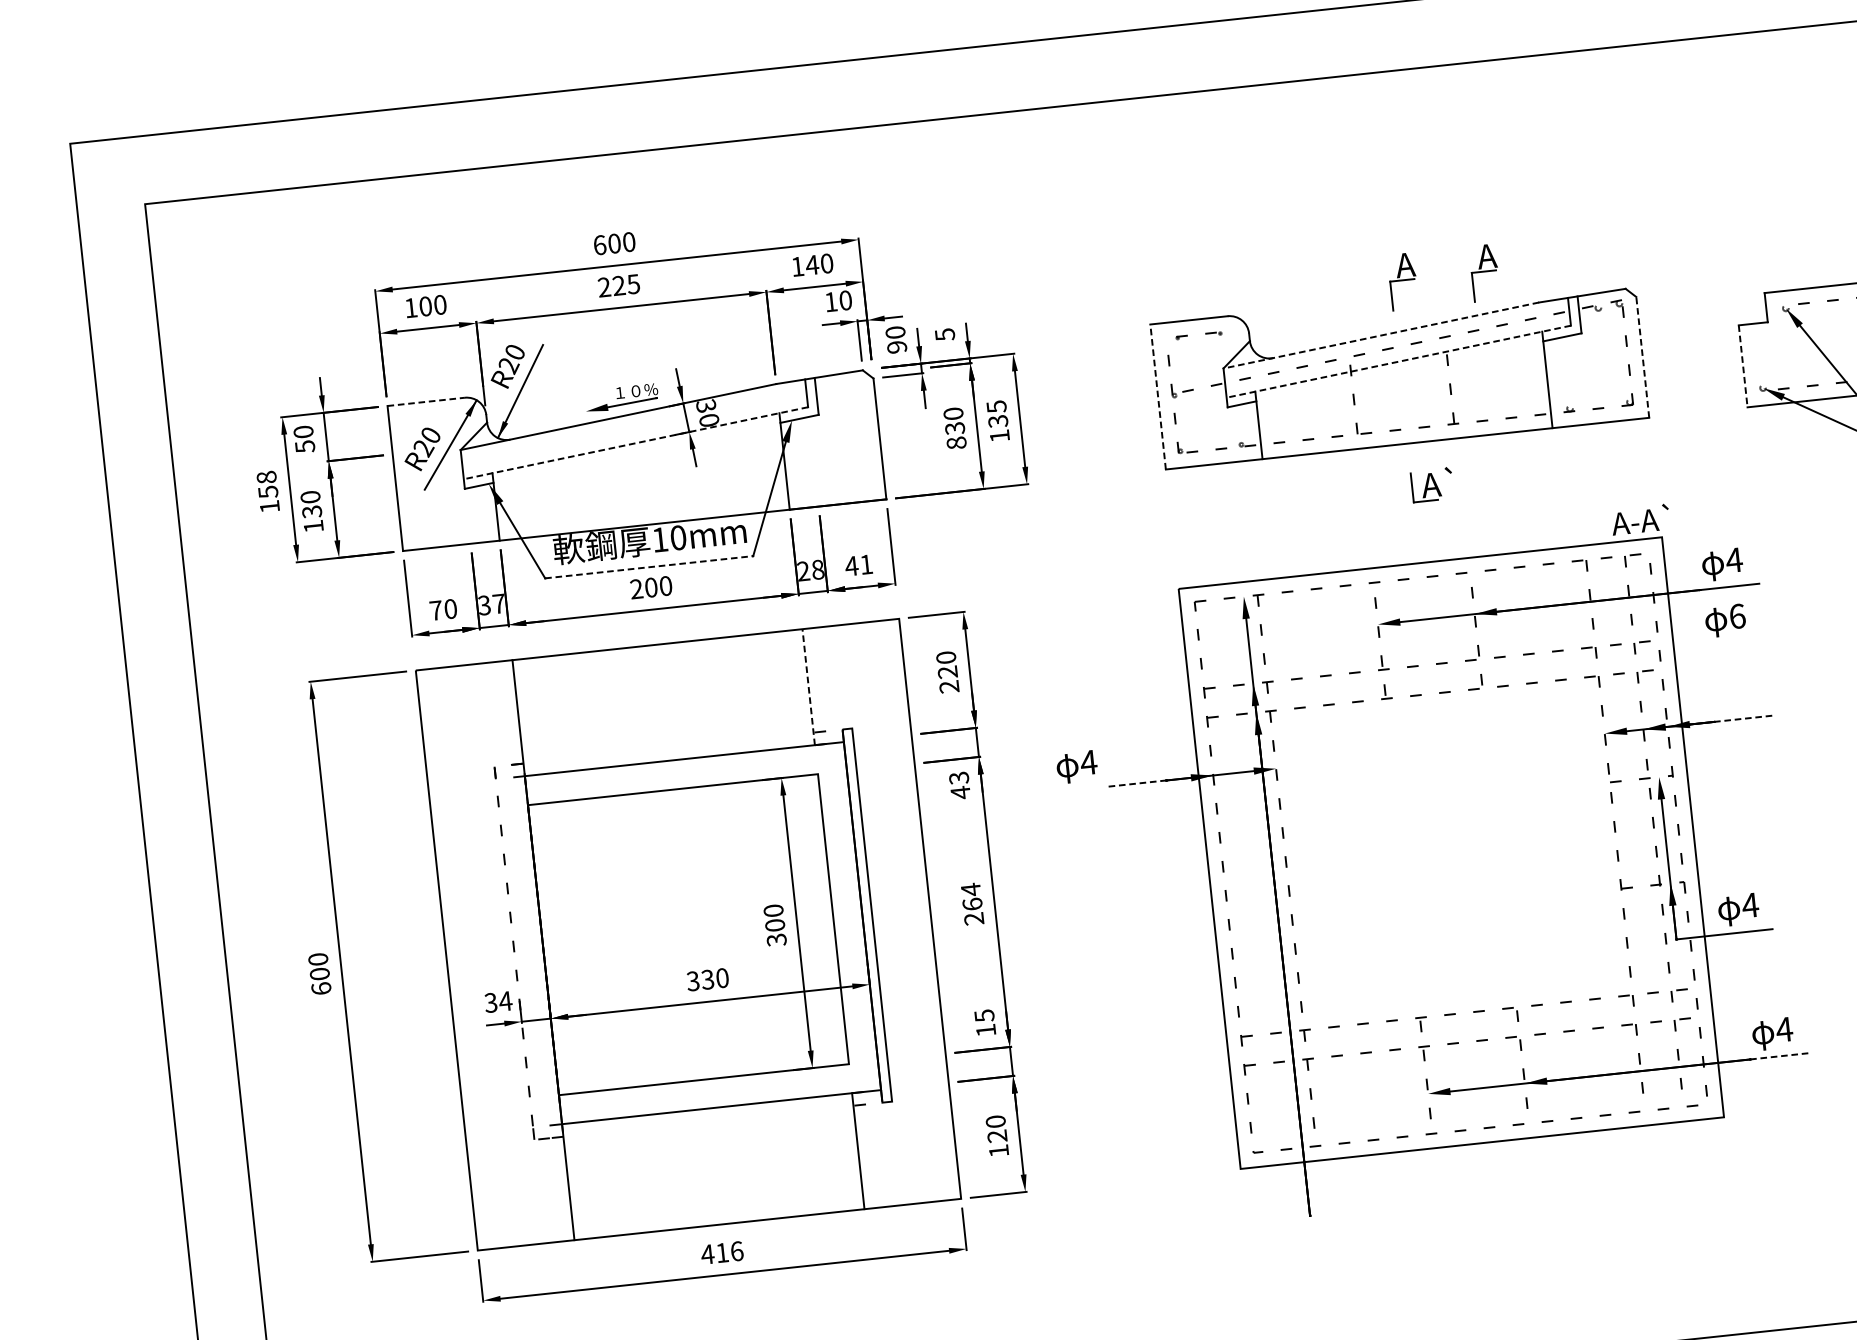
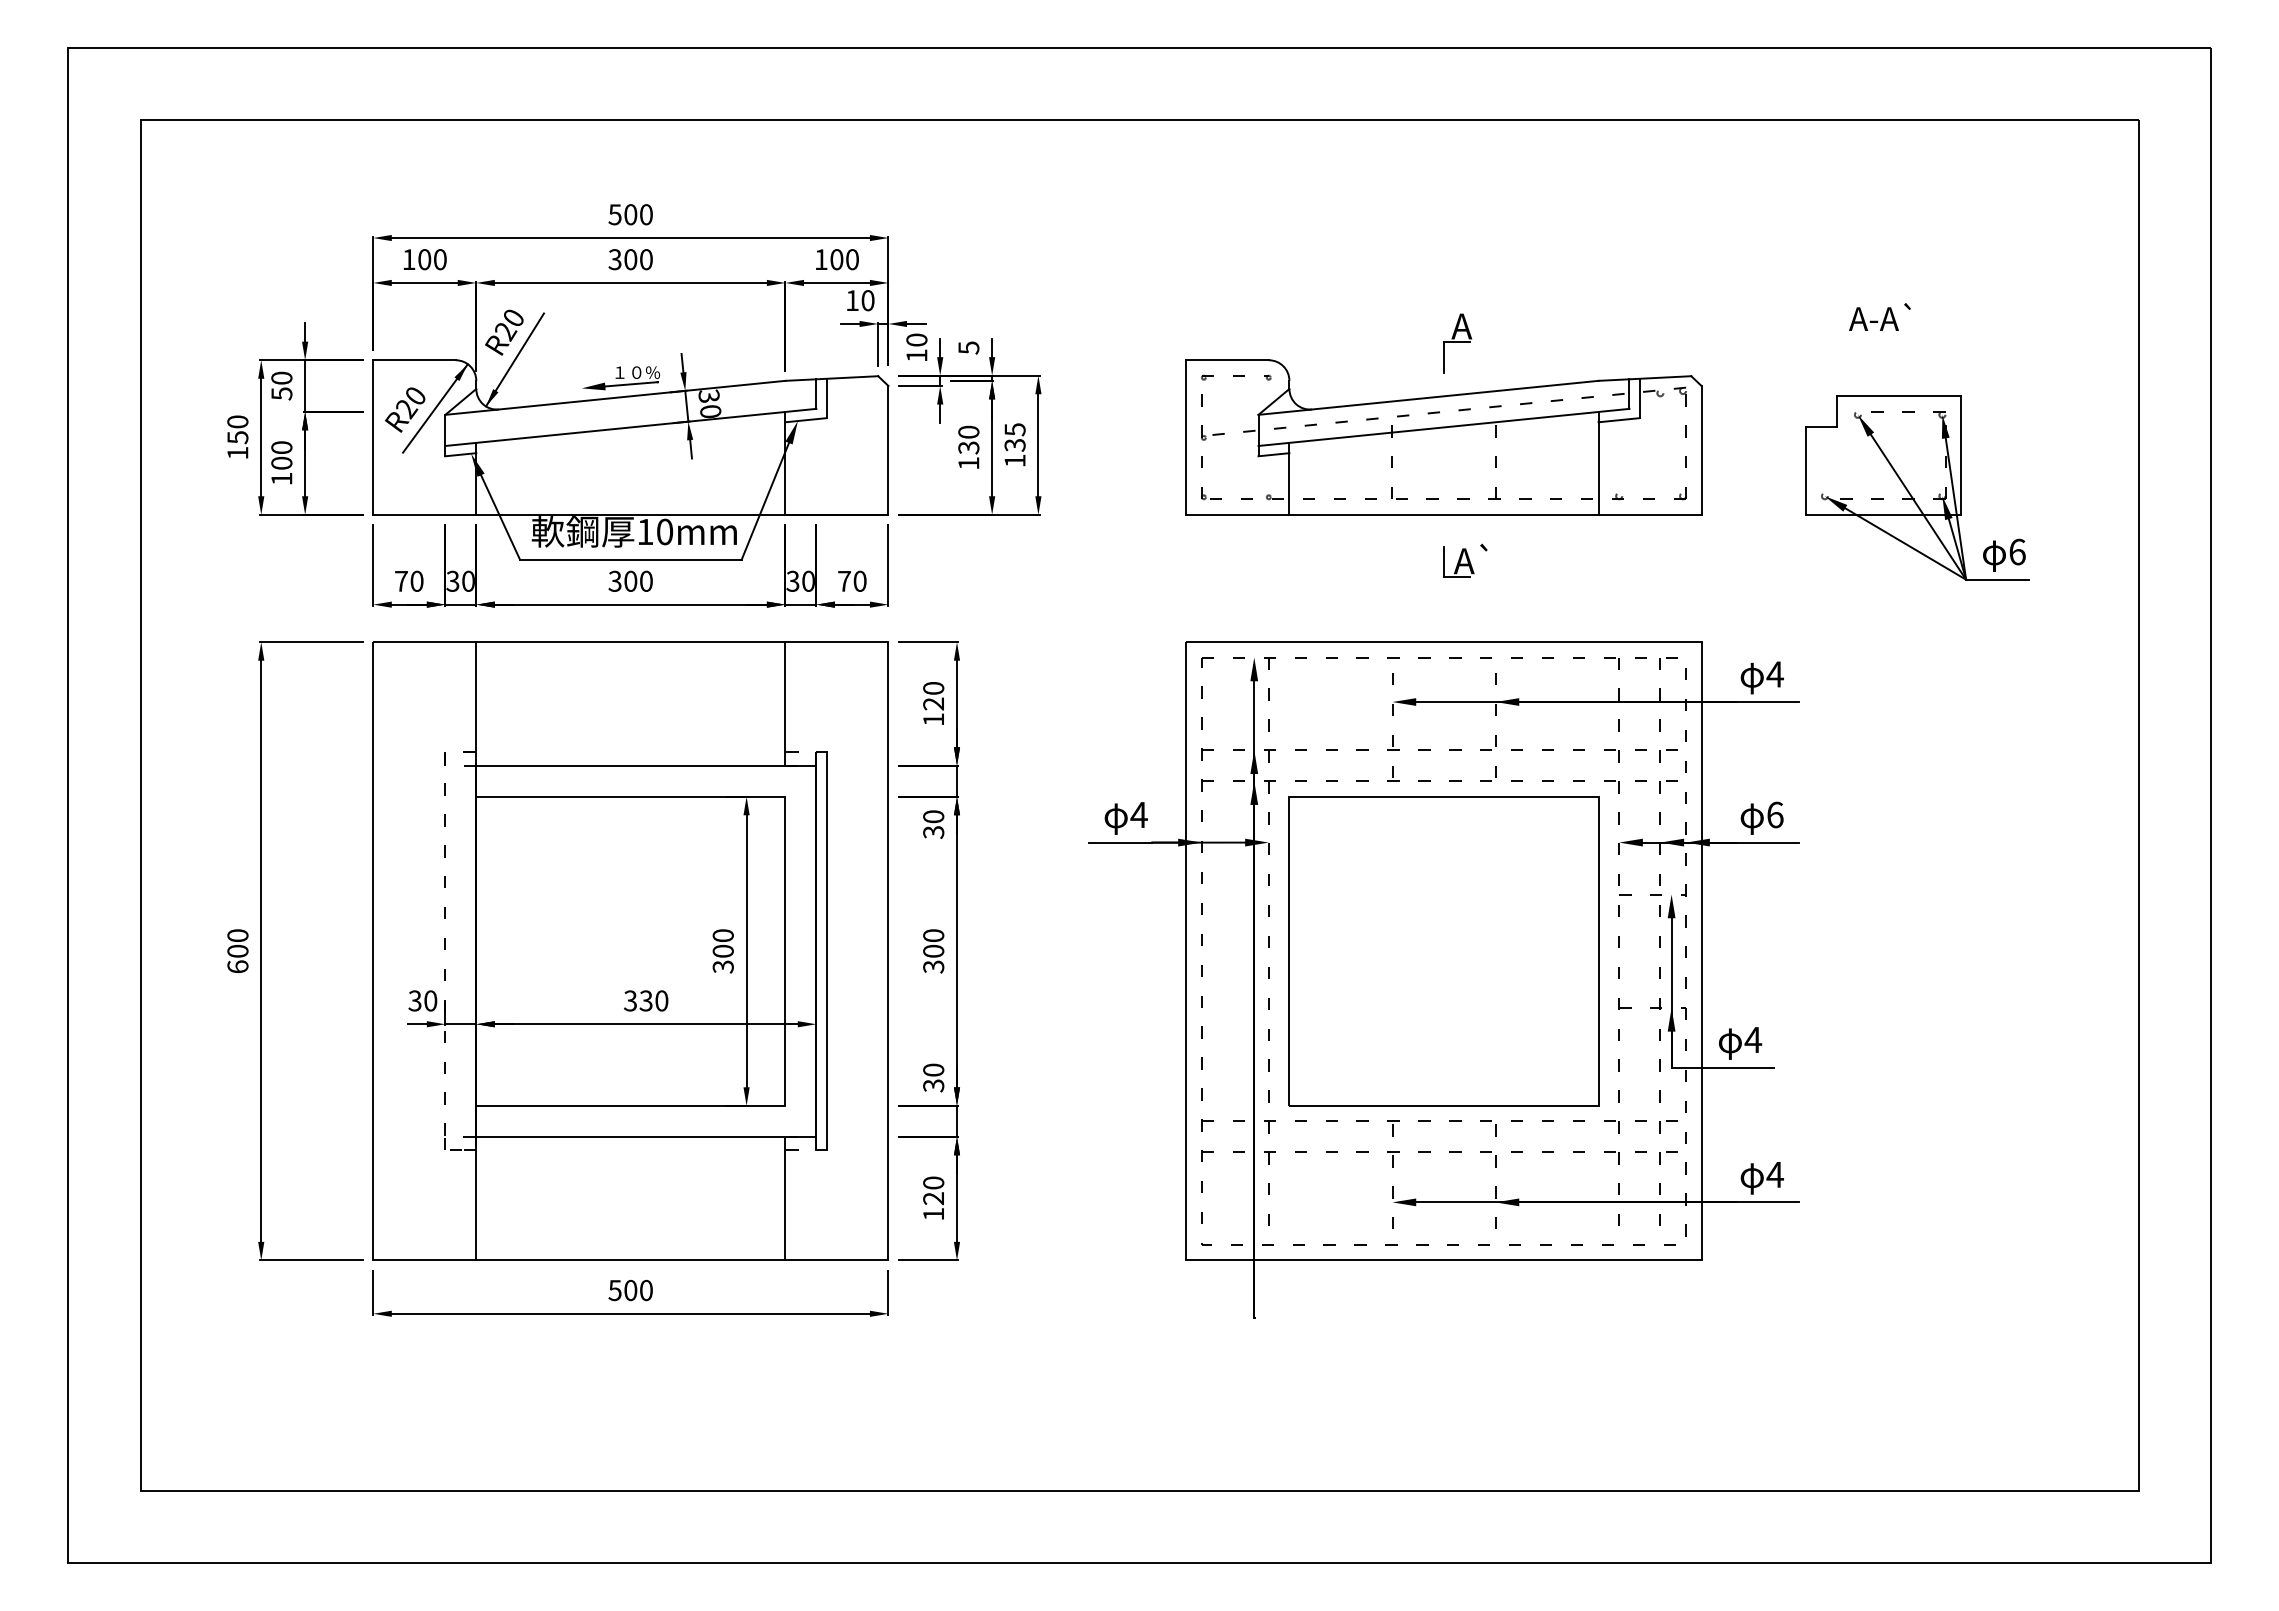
text: (599, 245) -> (614, 214), 600 -> 500
text: (812, 265) -> (836, 259), 140 -> 100
part: (1484, 272) -> (1544, 343), removed
text: (618, 285) -> (630, 259), 225 -> 300
part: (1199, 335) -> (1236, 377), size x1.43
line: (1381, 335) -> (1428, 397), dashed -> solid
text: (896, 347) -> (916, 355), 90 -> 10
line: (1642, 356) -> (1701, 449), dashed -> solid
line: (1398, 361) -> (1443, 427), dashed -> solid
line: (1743, 366) -> (1806, 471), dashed -> solid
line: (1158, 396) -> (1186, 437), dashed -> solid
line: (426, 402) -> (414, 360), dashed -> solid
line: (635, 443) -> (630, 427), dashed -> solid
text: (956, 443) -> (968, 463), 830 -> 130
text: (266, 477) -> (237, 421), 158 -> 150
text: (311, 511) -> (281, 462), 130 -> 100
text: (1640, 519) -> (1879, 316), moved
text: (858, 564) -> (851, 580), 41 -> 70
line: (648, 567) -> (630, 559), dashed -> solid
text: (810, 570) -> (800, 581), 28 -> 30
text: (636, 589) -> (614, 581), 200 -> 300
text: (498, 603) -> (468, 580), 37 -> 30
text: (1724, 620) -> (1761, 817), moved
text: (949, 686) -> (933, 719), 220 -> 120
line: (808, 687) -> (785, 704), dashed -> solid
line: (1743, 718) -> (1767, 842), dashed -> solid
text: (1076, 767) -> (1125, 818), moved
line: (1136, 783) -> (1120, 842), dashed -> solid
text: (959, 785) -> (933, 824), 43 -> 30
part: (1450, 853) -> (1443, 951), added
text: (972, 903) -> (933, 950), 264 -> 300
text: (505, 1000) -> (430, 1000), 34 -> 30
text: (985, 1022) -> (933, 1077), 15 -> 30
line: (1780, 1056) -> (1767, 1202), dashed -> solid
text: (722, 1252) -> (630, 1290), 416 -> 500

